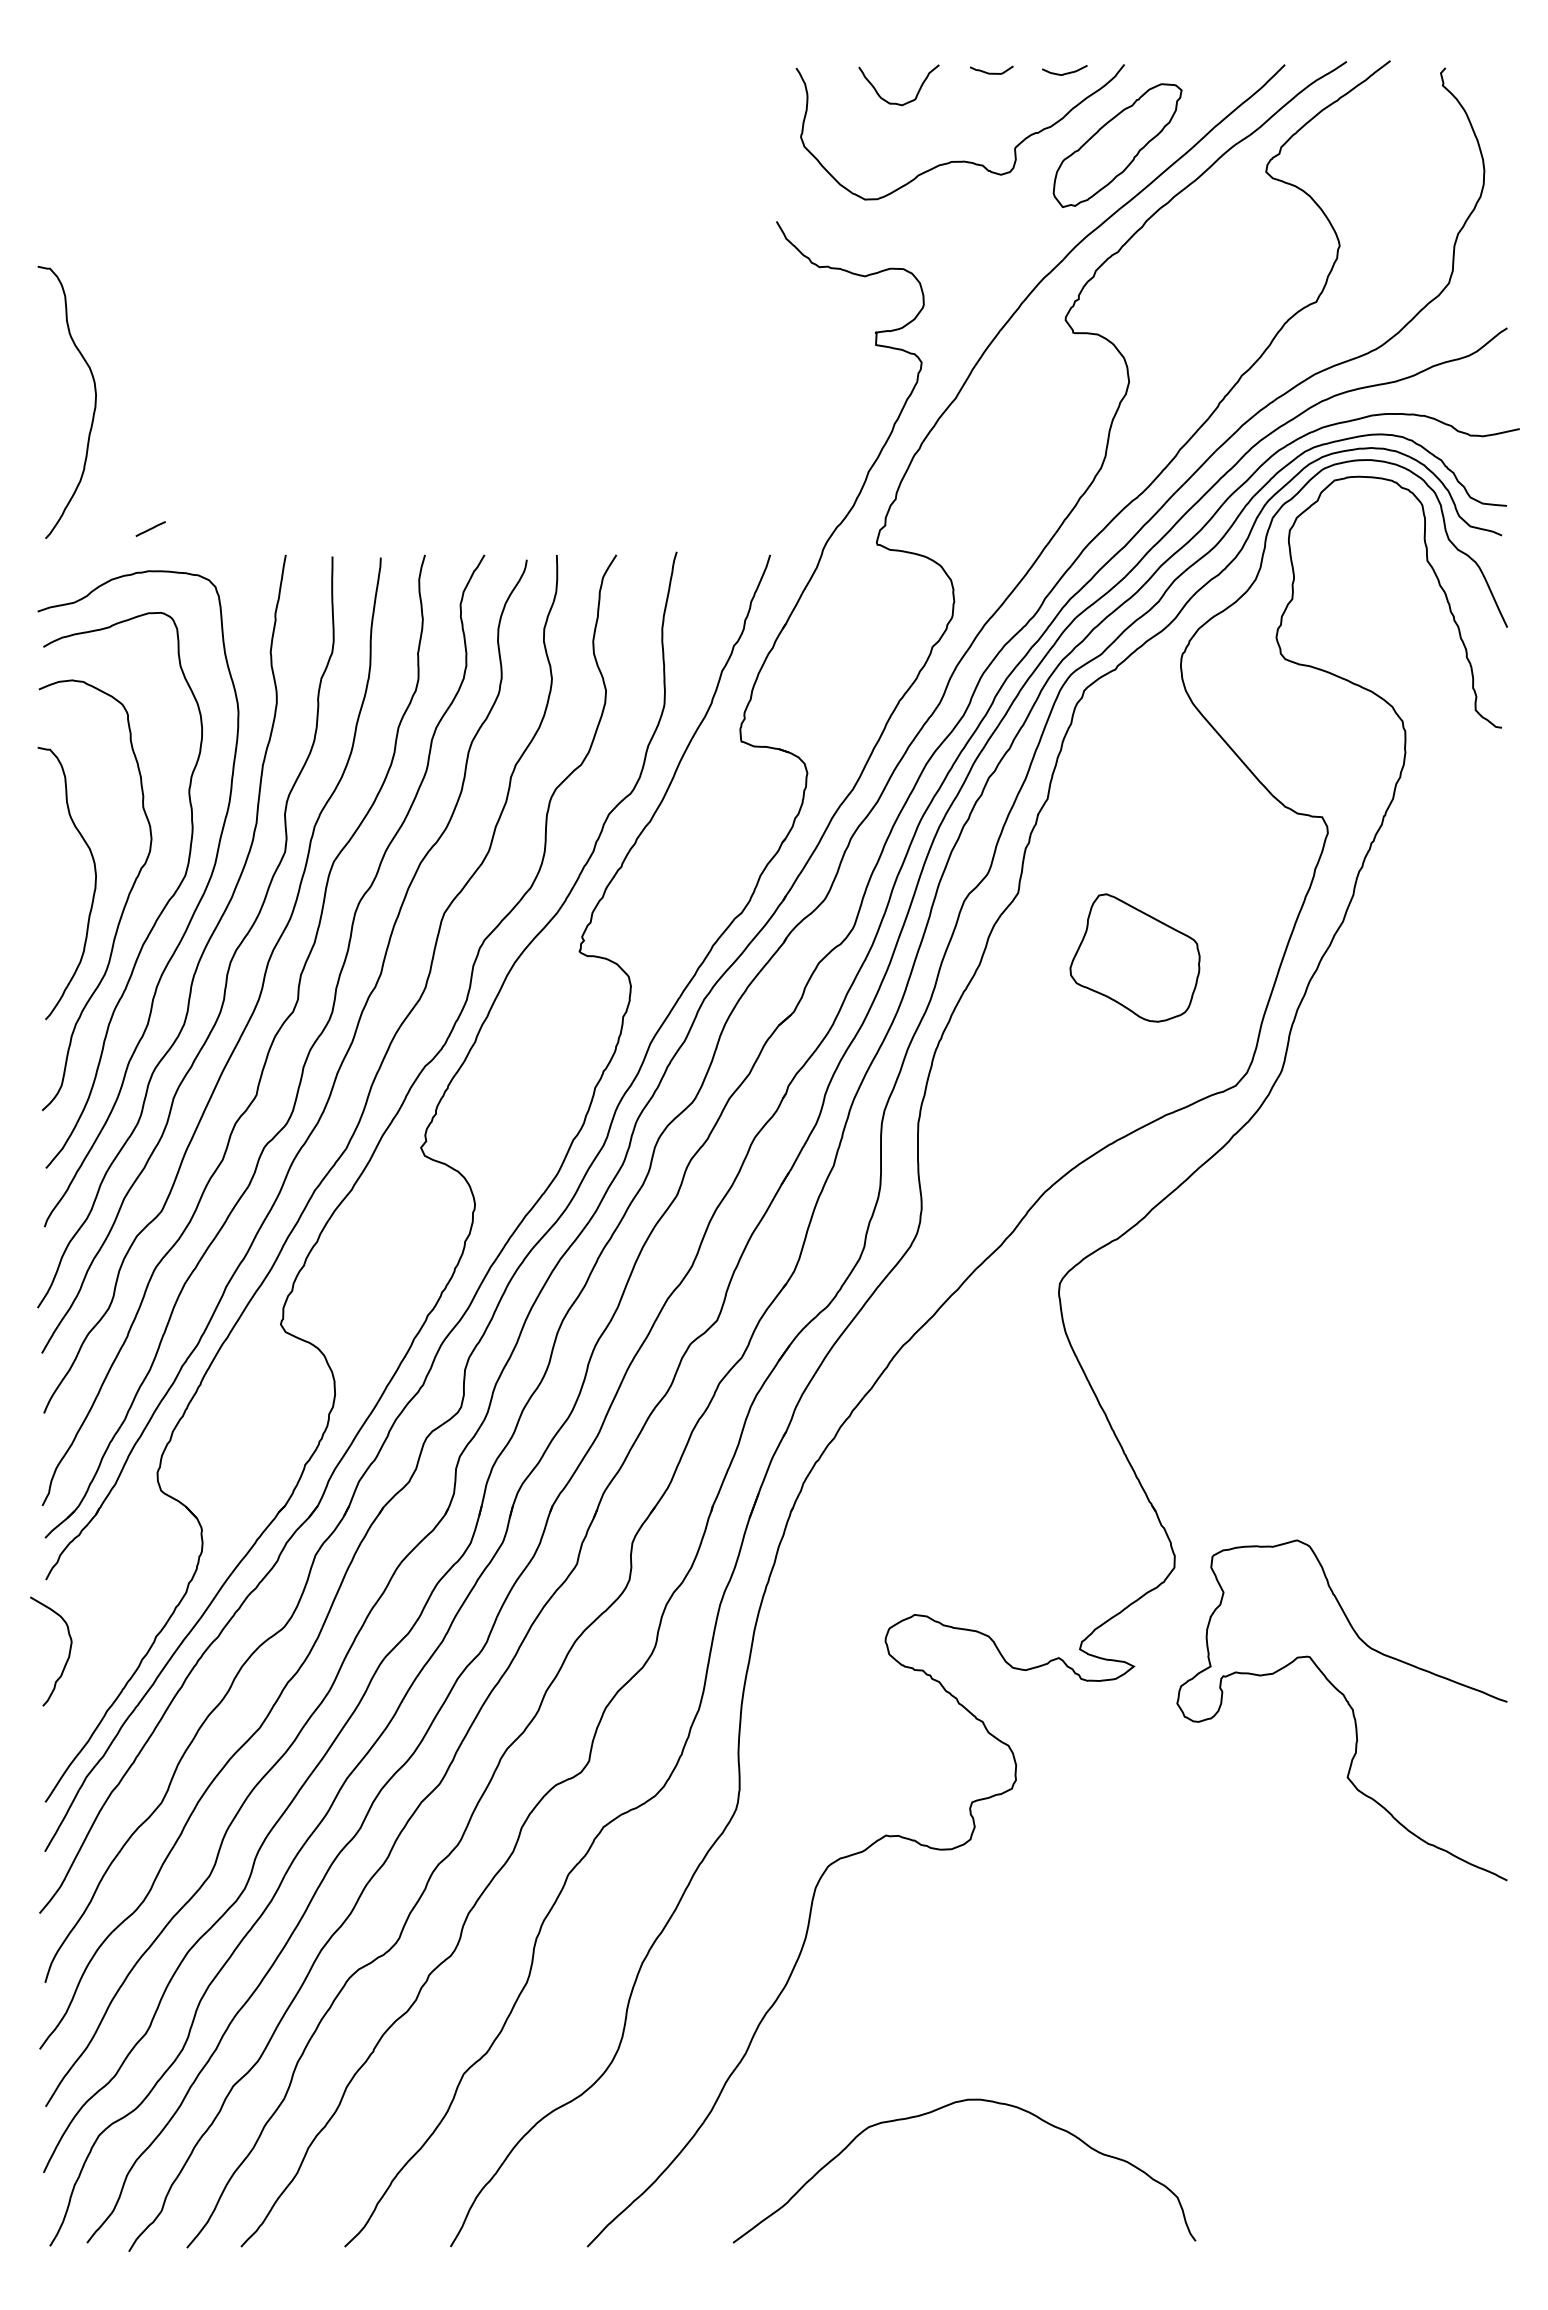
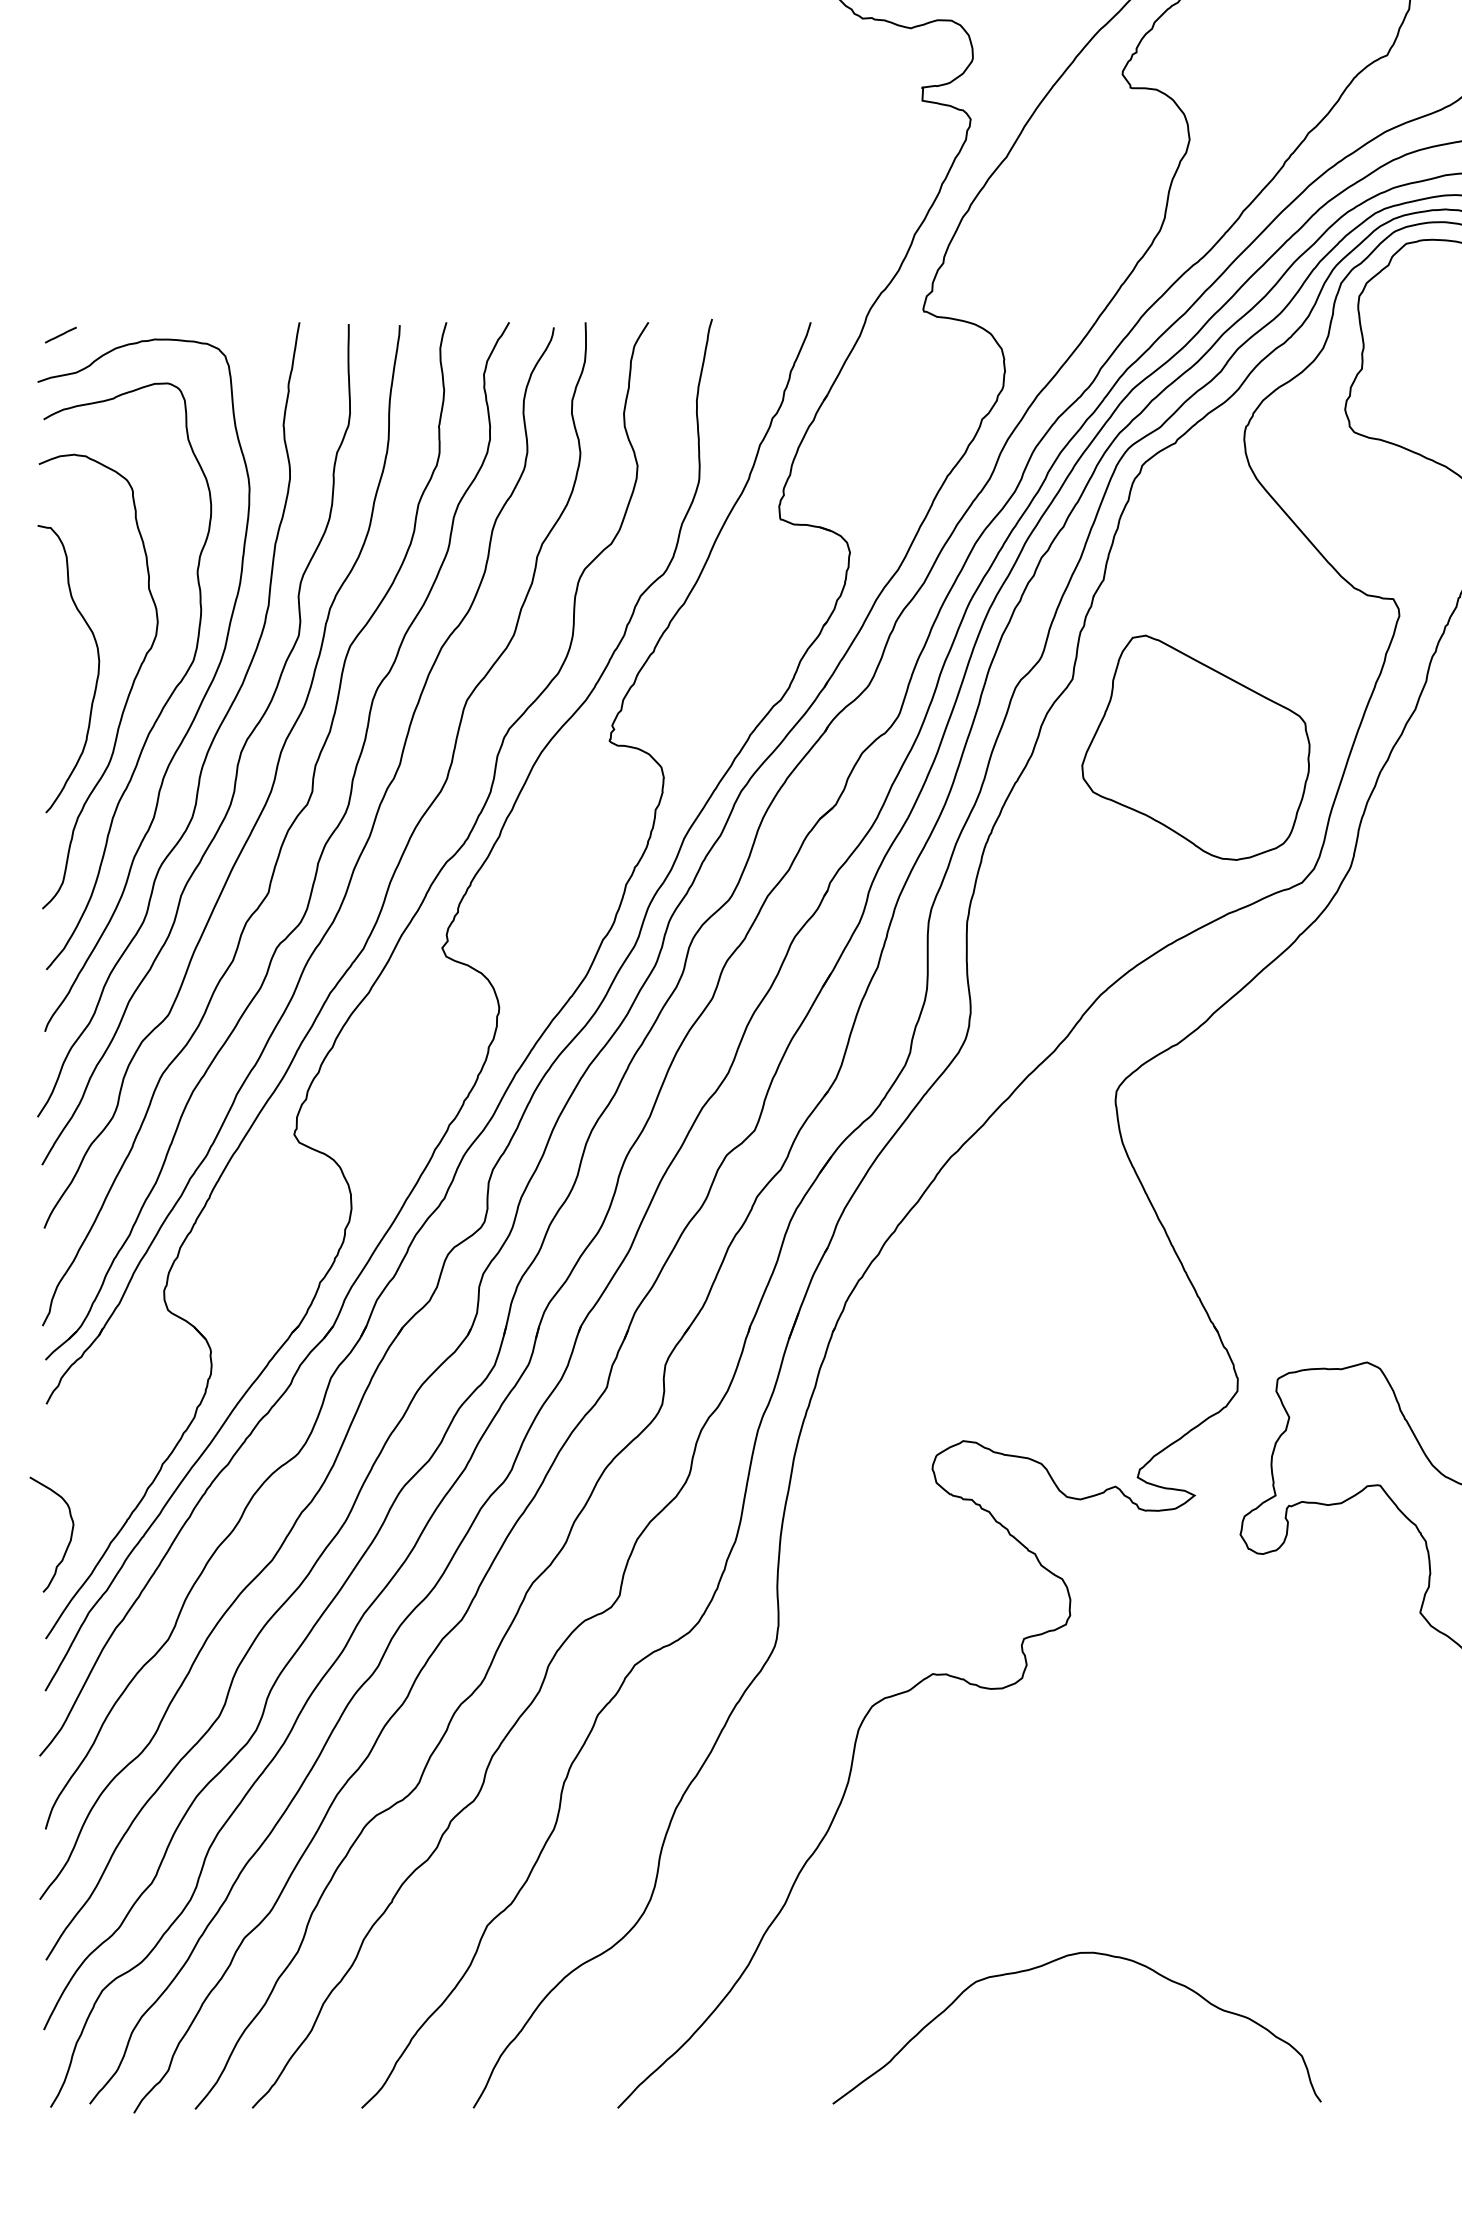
curve: (94, 402) -> (97, 161), removed
line: (150, 528) -> (60, 334), moved
part: (1134, 957) -> (1195, 747), size x1.67
curve: (68, 1653) -> (70, 1536), moved
curve: (940, 2109) -> (1051, 1963), moved

